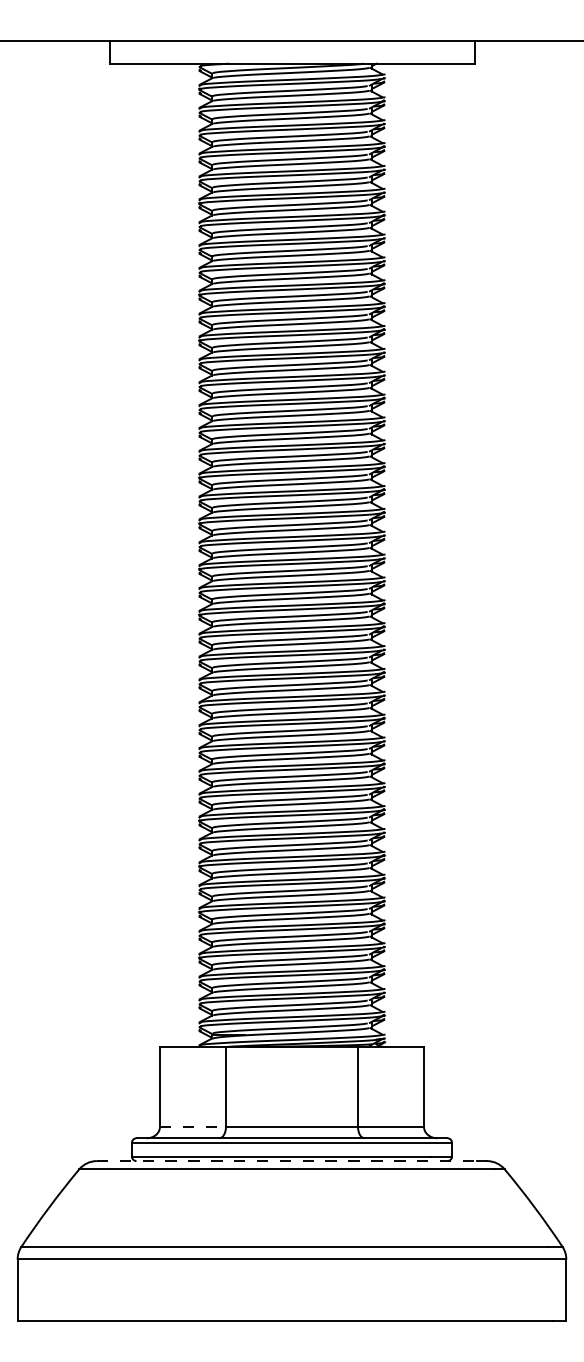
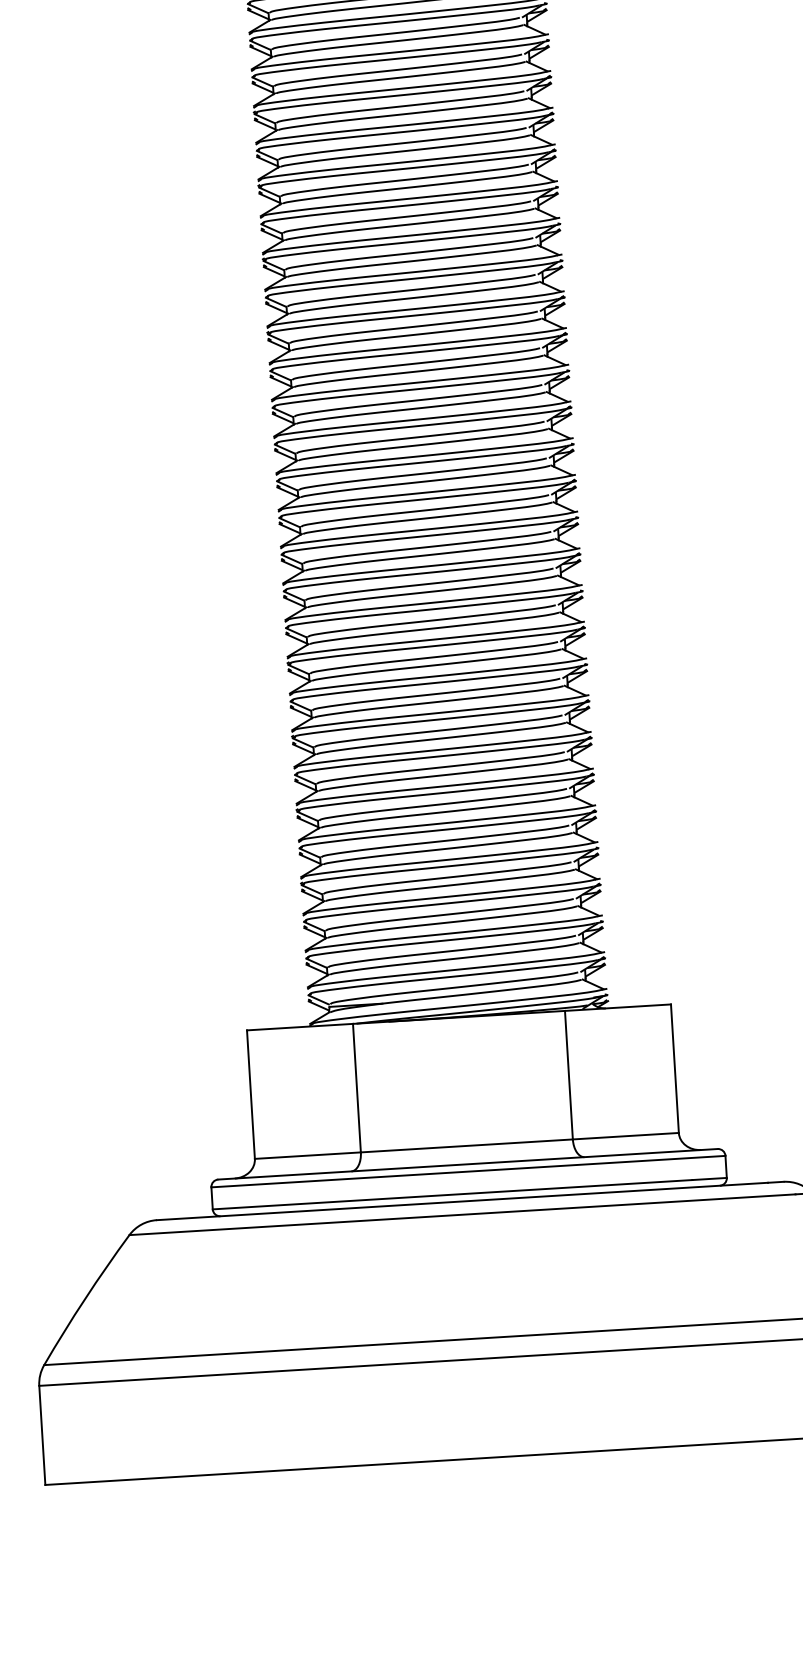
line: (193, 1126) -> (308, 1155), dashed -> solid
line: (287, 1161) -> (463, 1202), dashed -> solid

